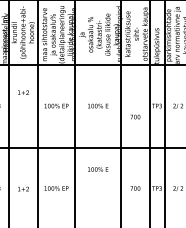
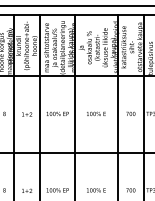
text: (23, 92) -> (27, 114), moved
text: (135, 116) -> (130, 113), moved
text: (98, 169) -> (96, 190), moved

